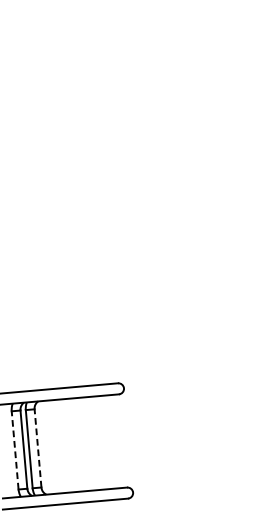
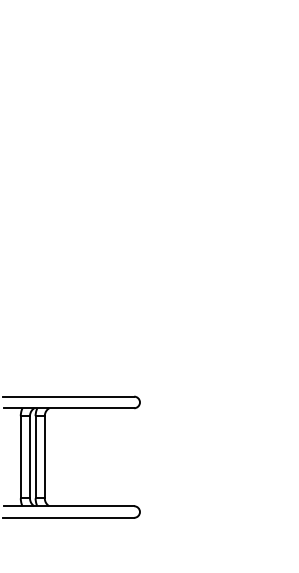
line: (37, 447) -> (44, 456), dashed -> solid
line: (14, 449) -> (20, 456), dashed -> solid

